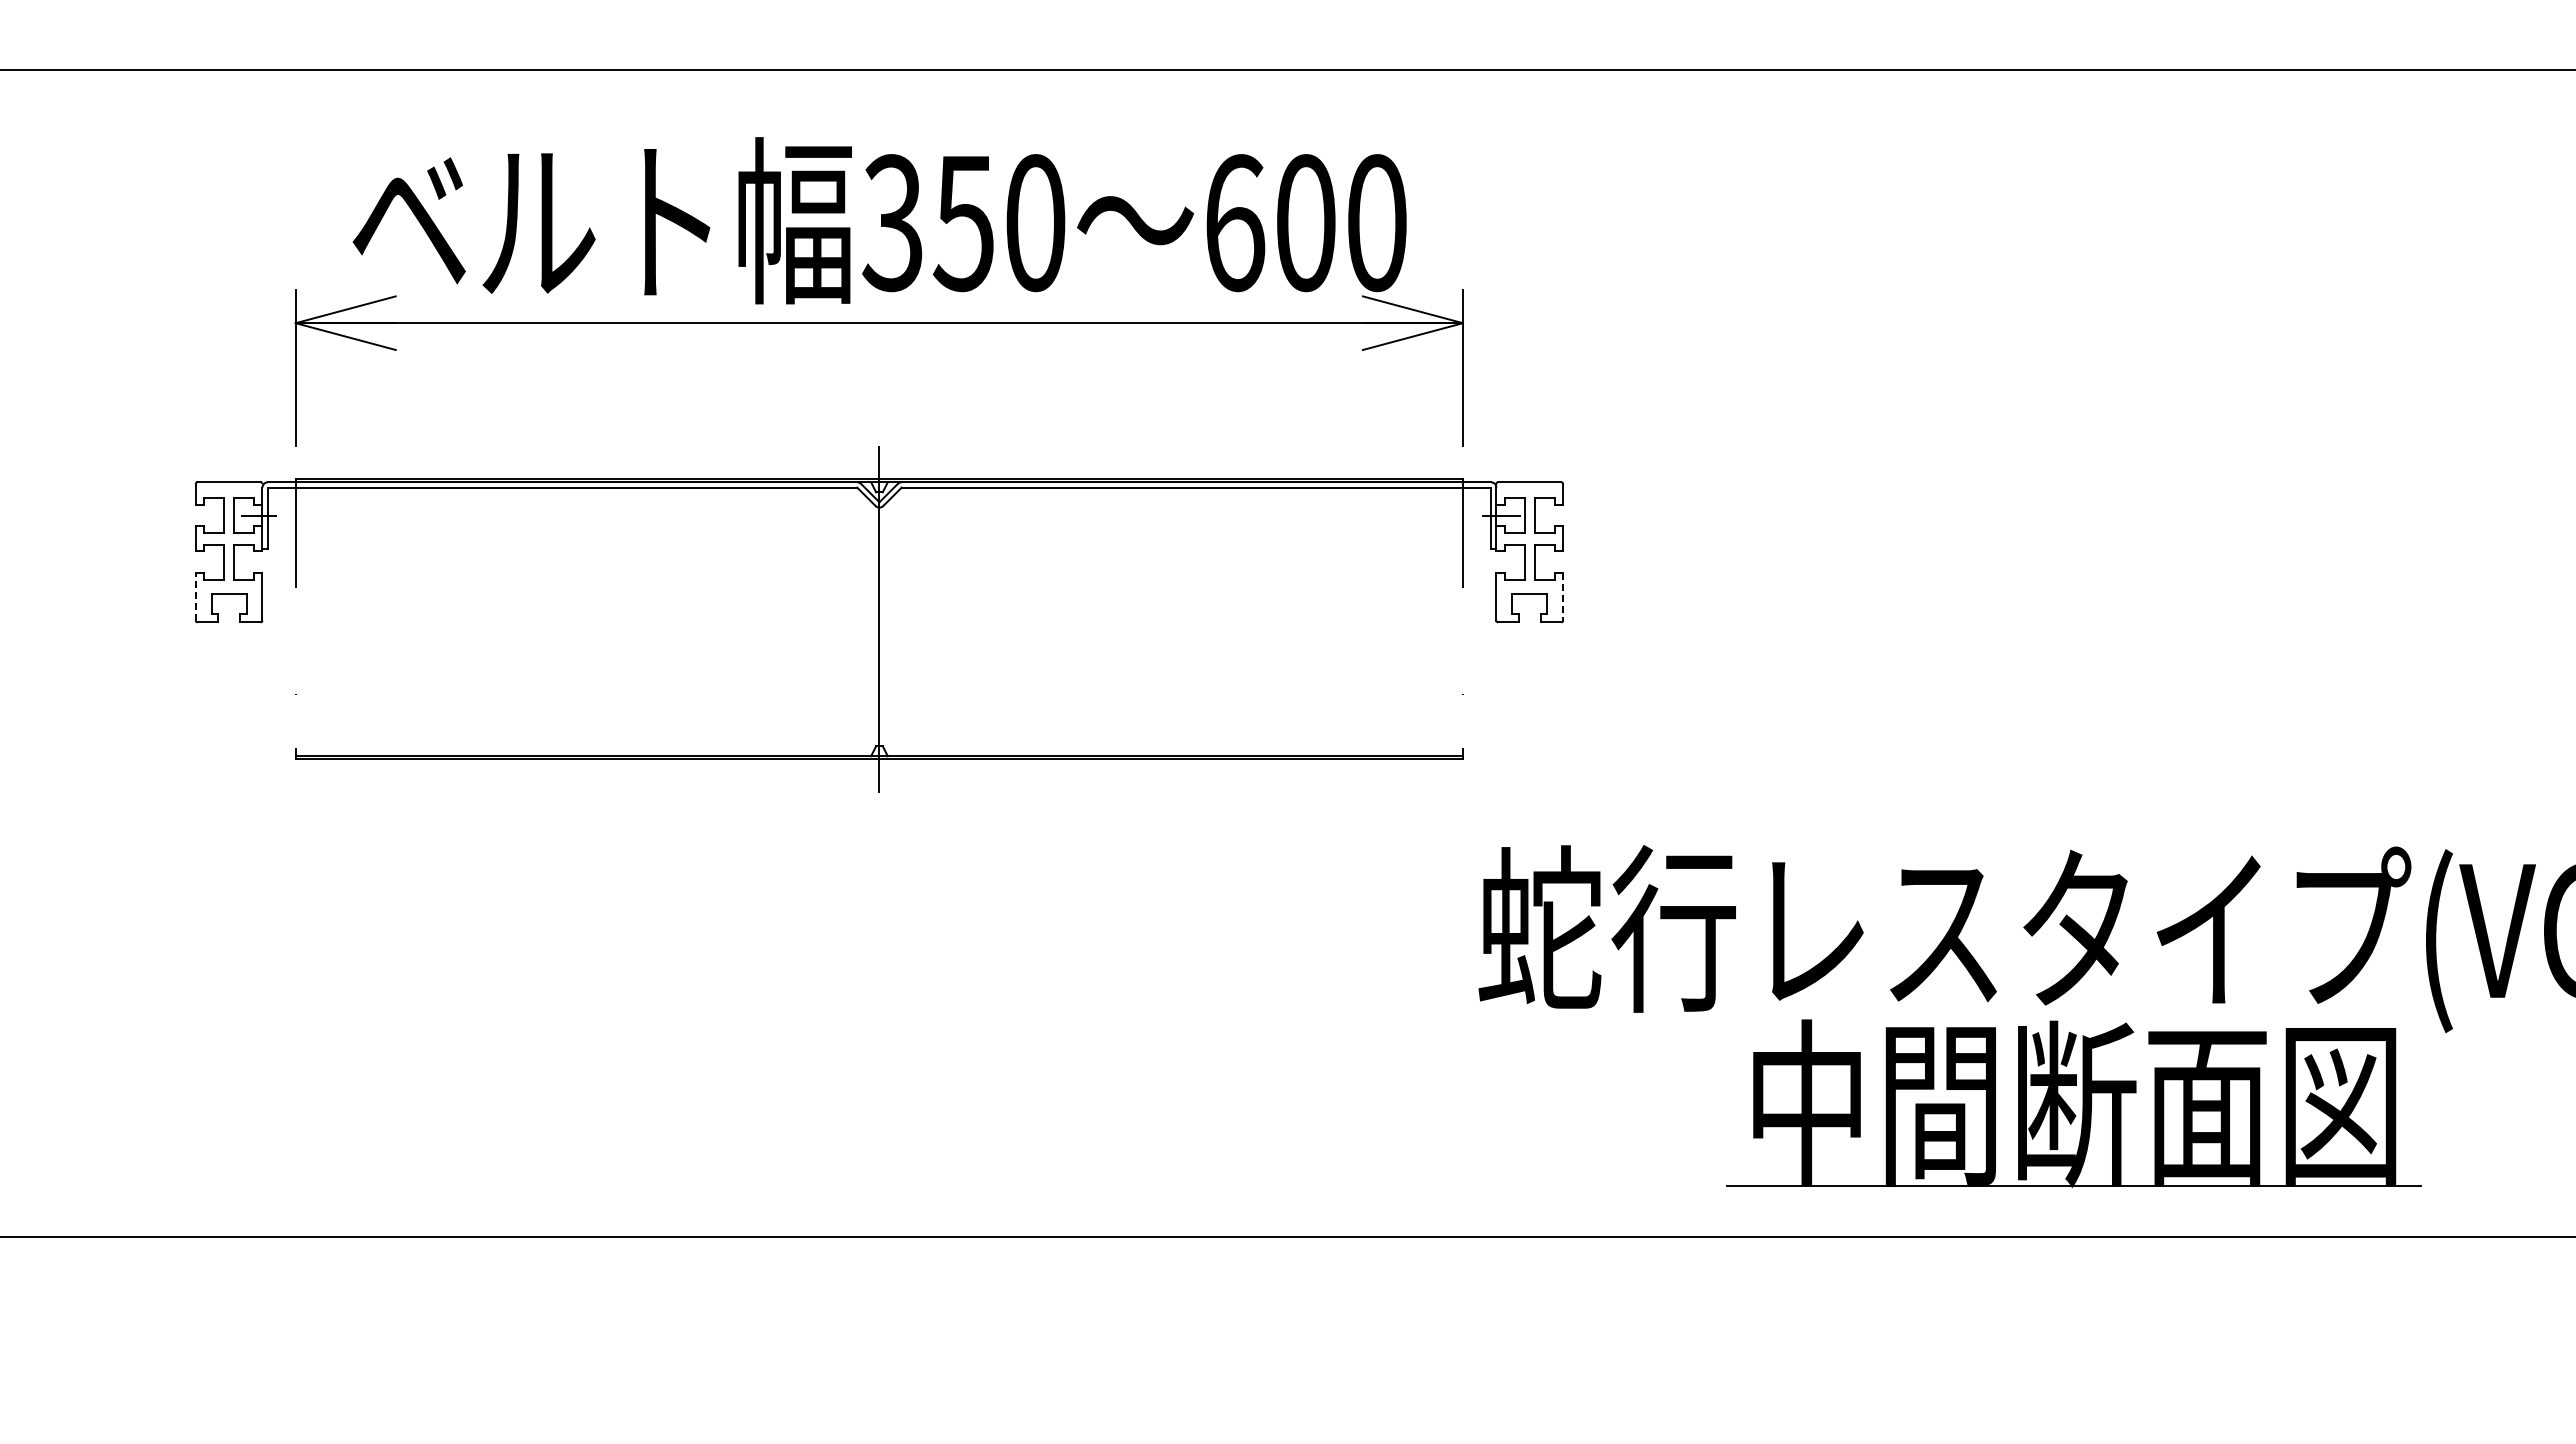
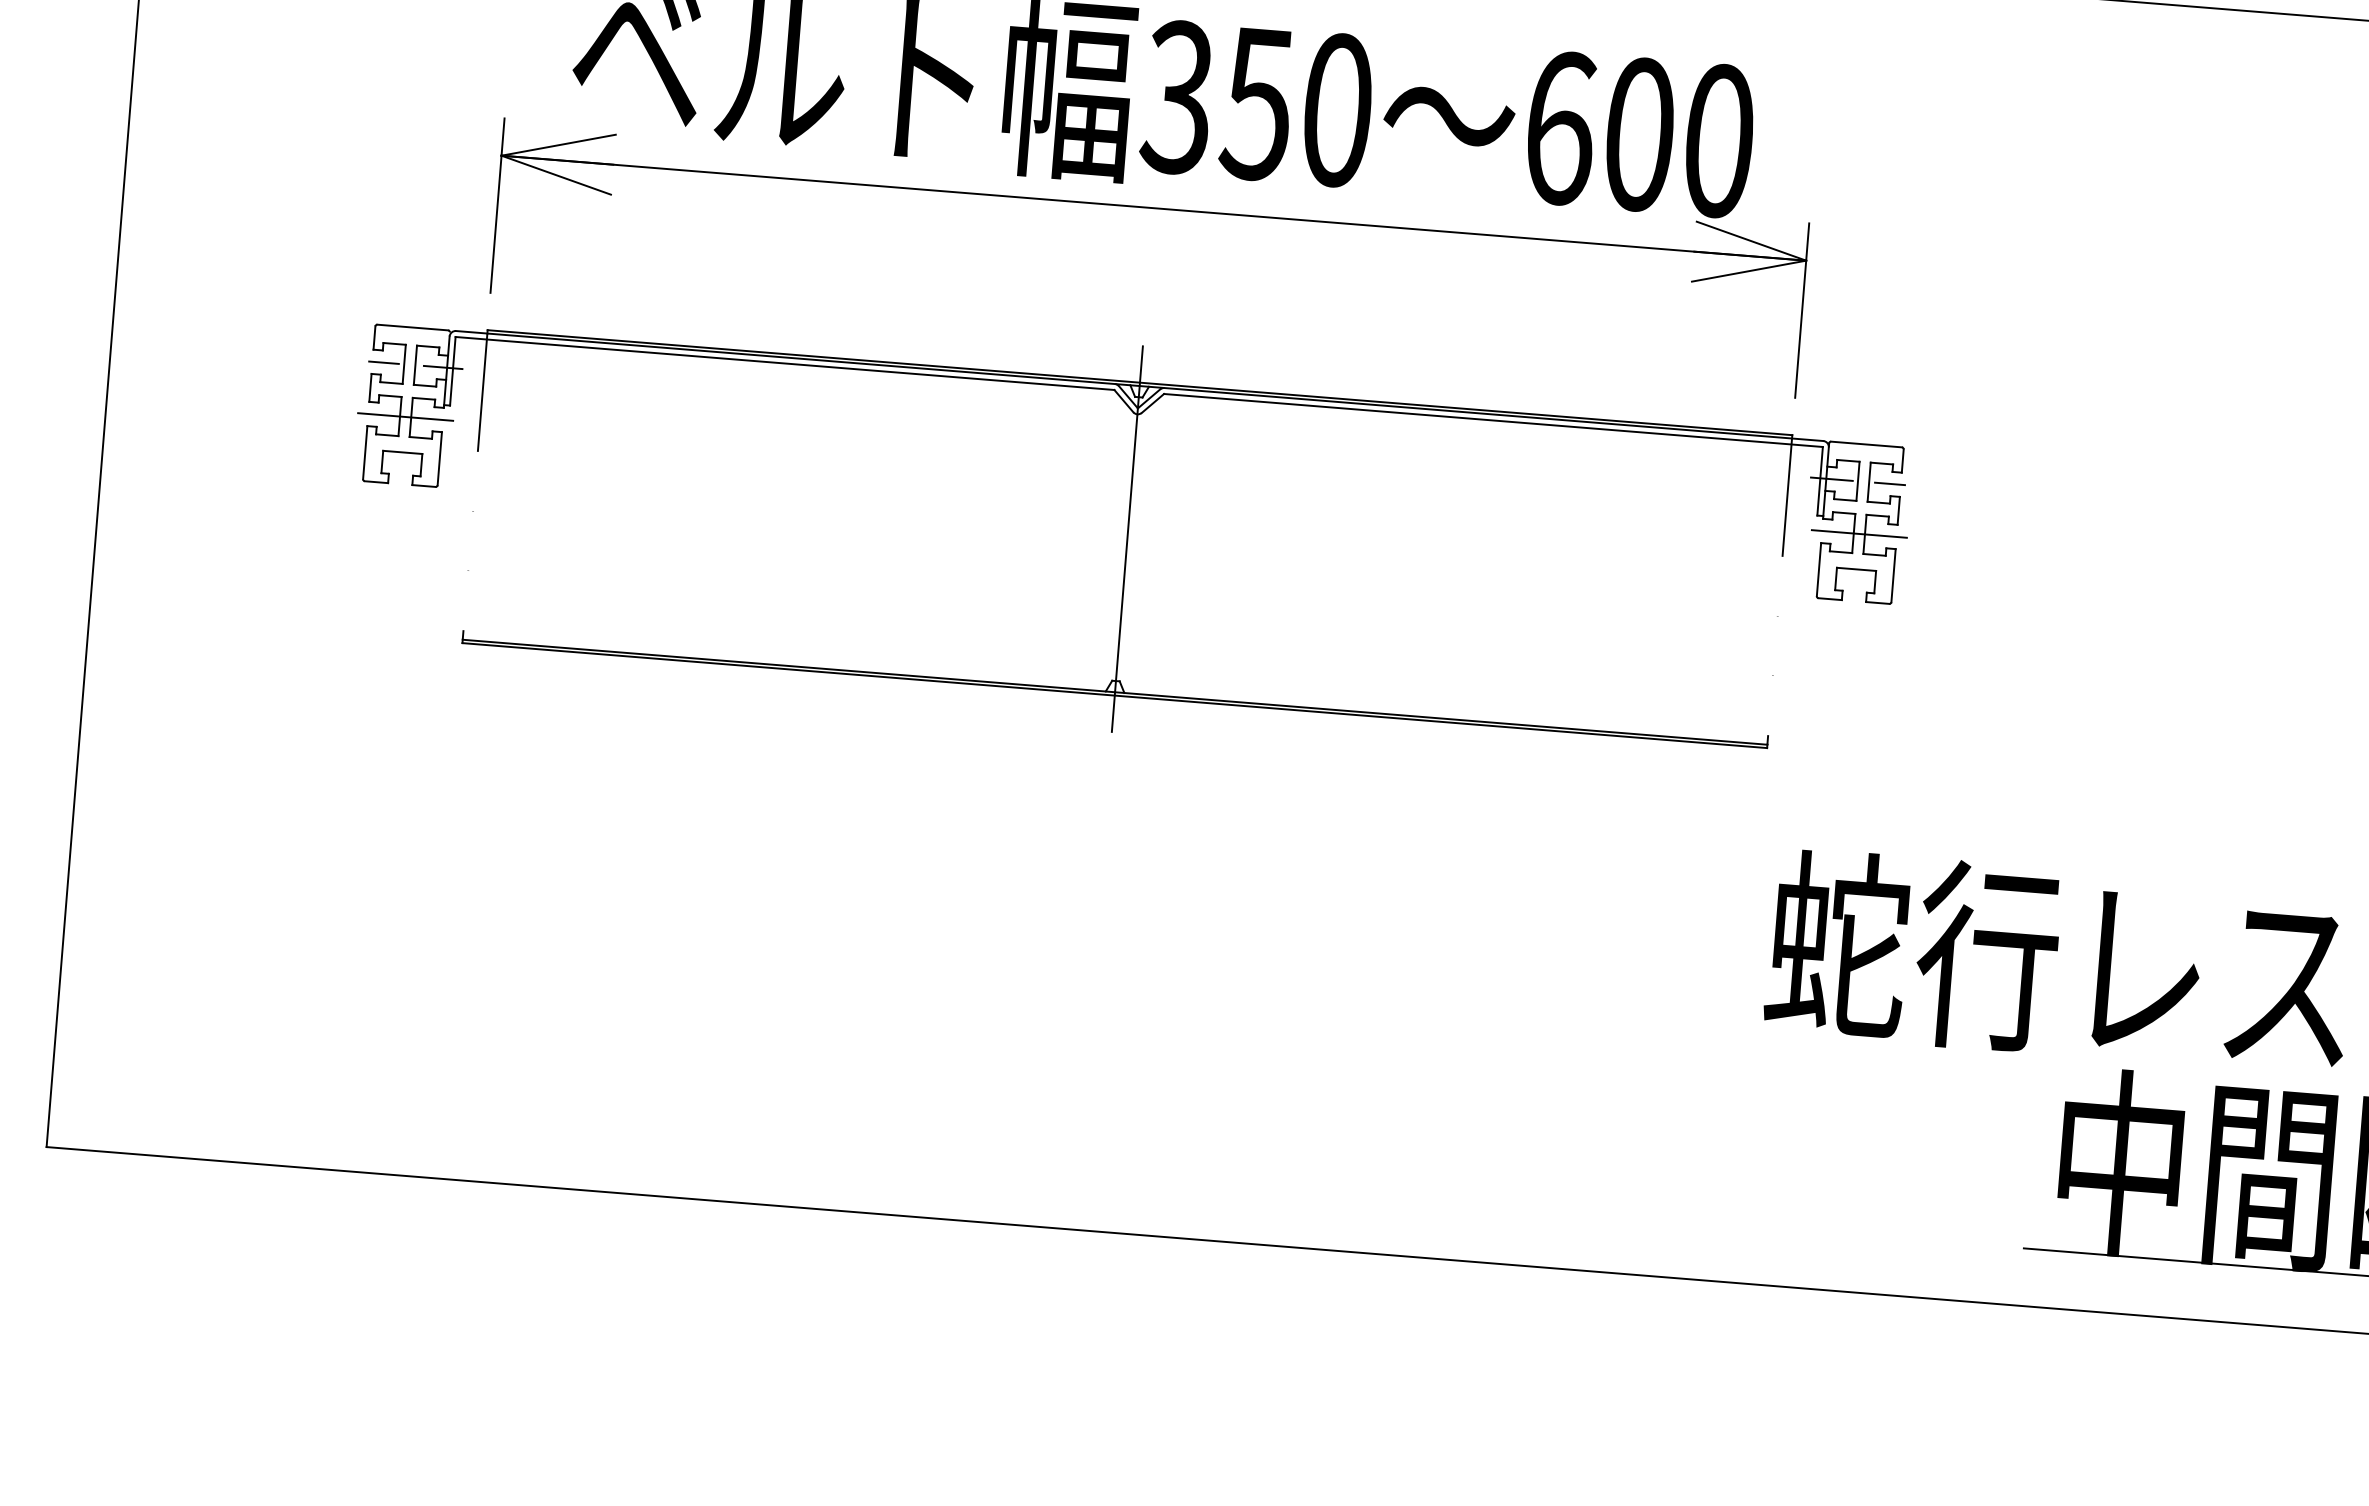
line: (205, 515) -> (383, 362), added
line: (1553, 515) -> (1890, 483), added
line: (228, 562) -> (404, 417), added
line: (1529, 562) -> (1859, 534), added
line: (195, 596) -> (364, 452), dashed -> solid
line: (1563, 596) -> (1893, 575), dashed -> solid

